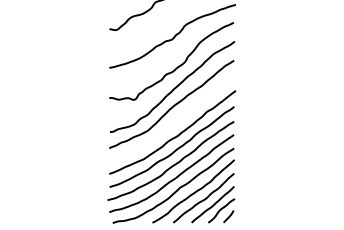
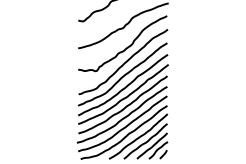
curve: (175, 121) -> (125, 86), added

